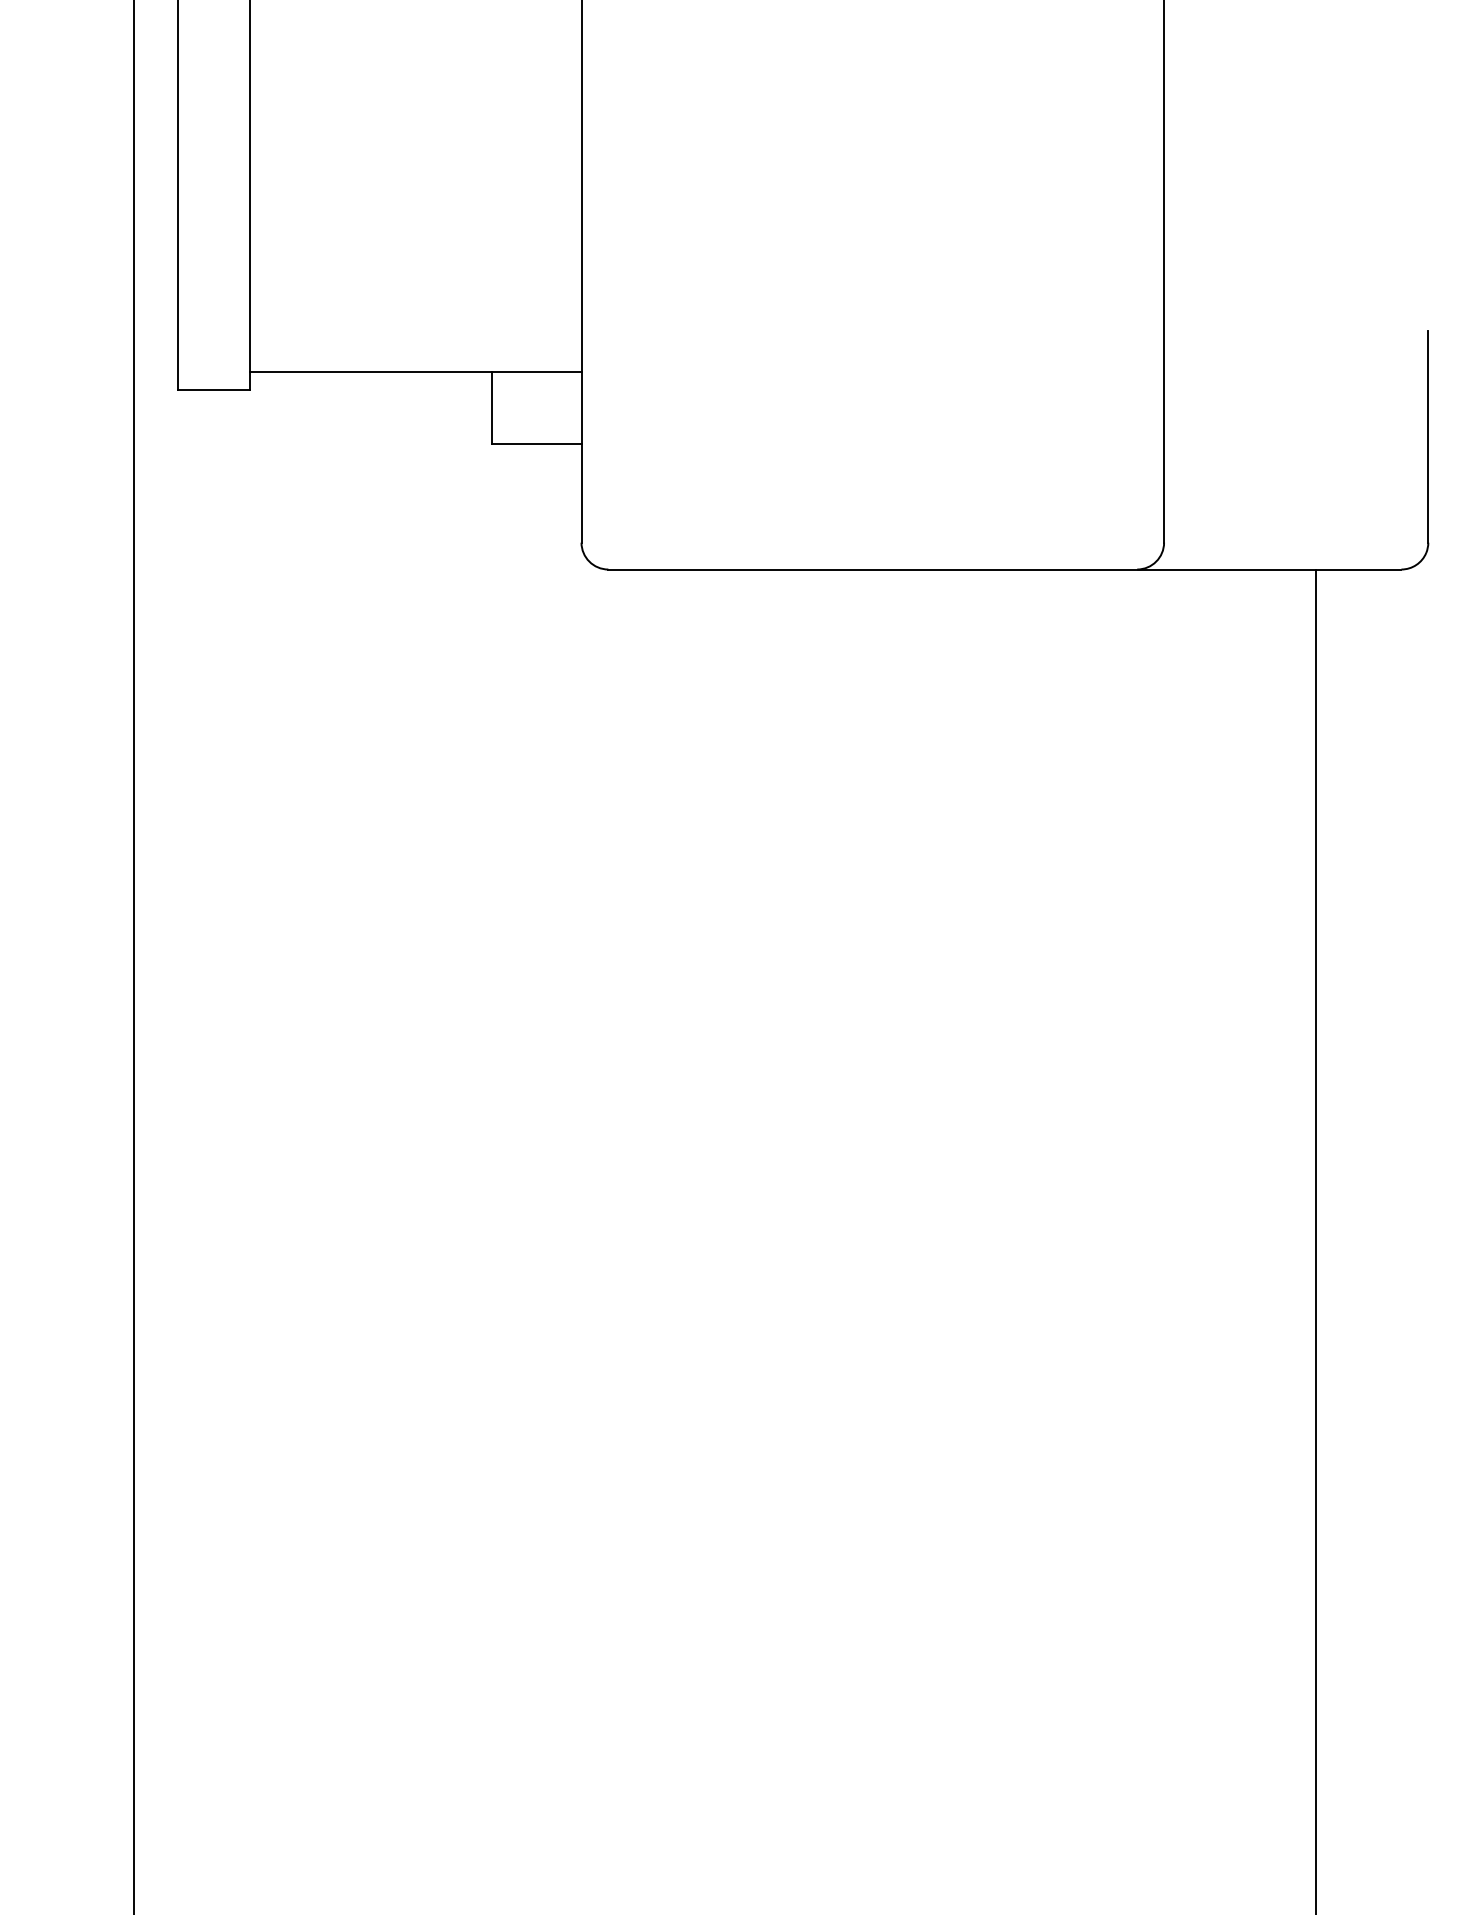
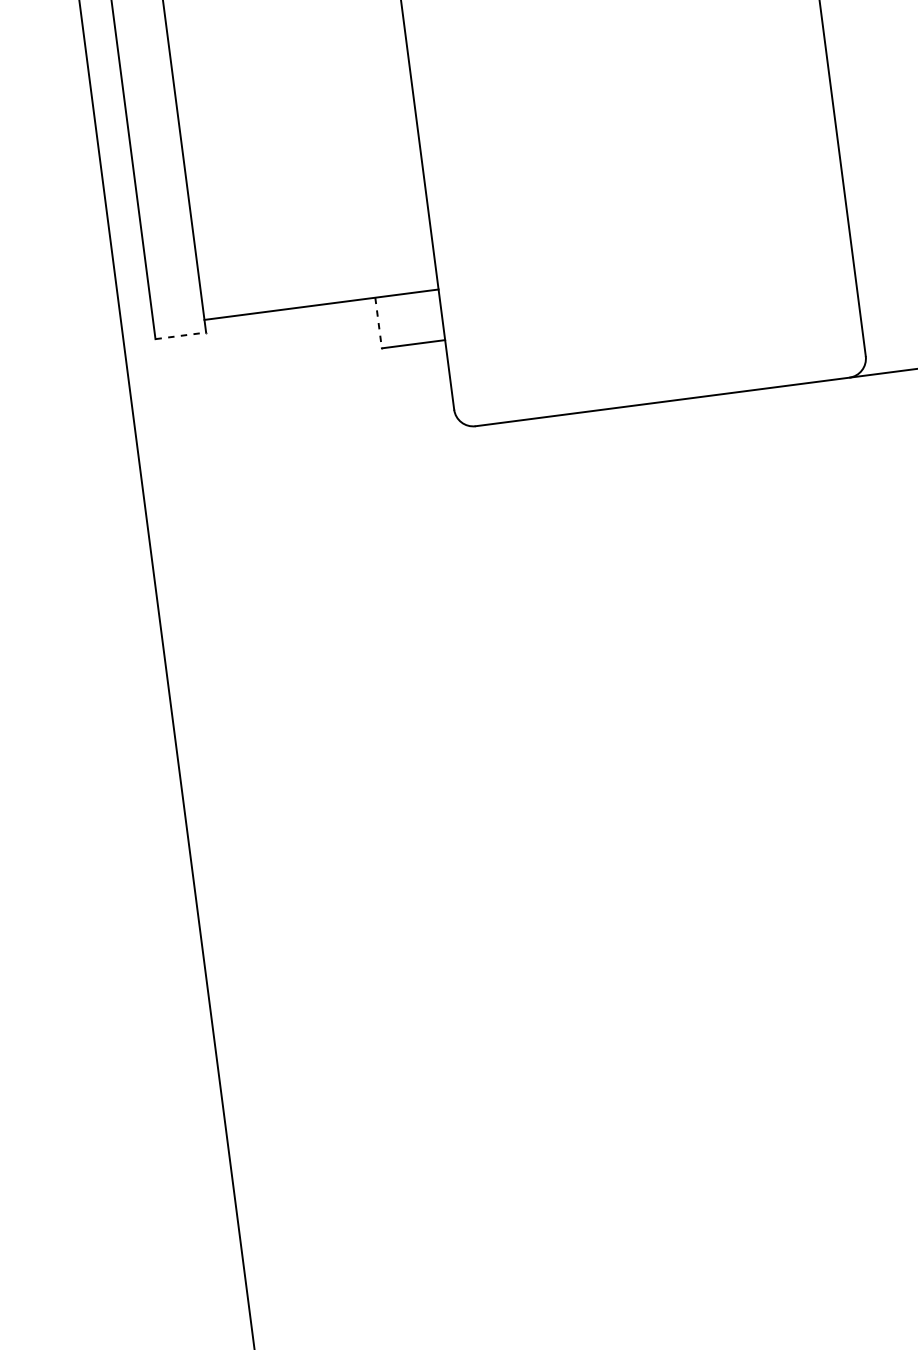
line: (214, 390) -> (180, 335), solid -> dashed
line: (491, 408) -> (378, 323), solid -> dashed

